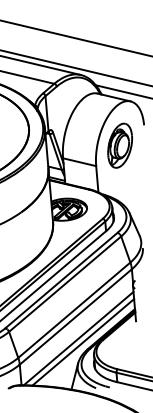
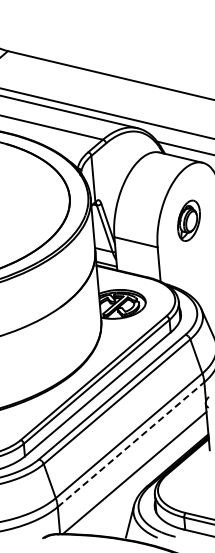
part: (119, 145) -> (188, 220), size x0.7
line: (76, 316) -> (131, 444), solid -> dashed
line: (83, 342) -> (140, 477), removed

